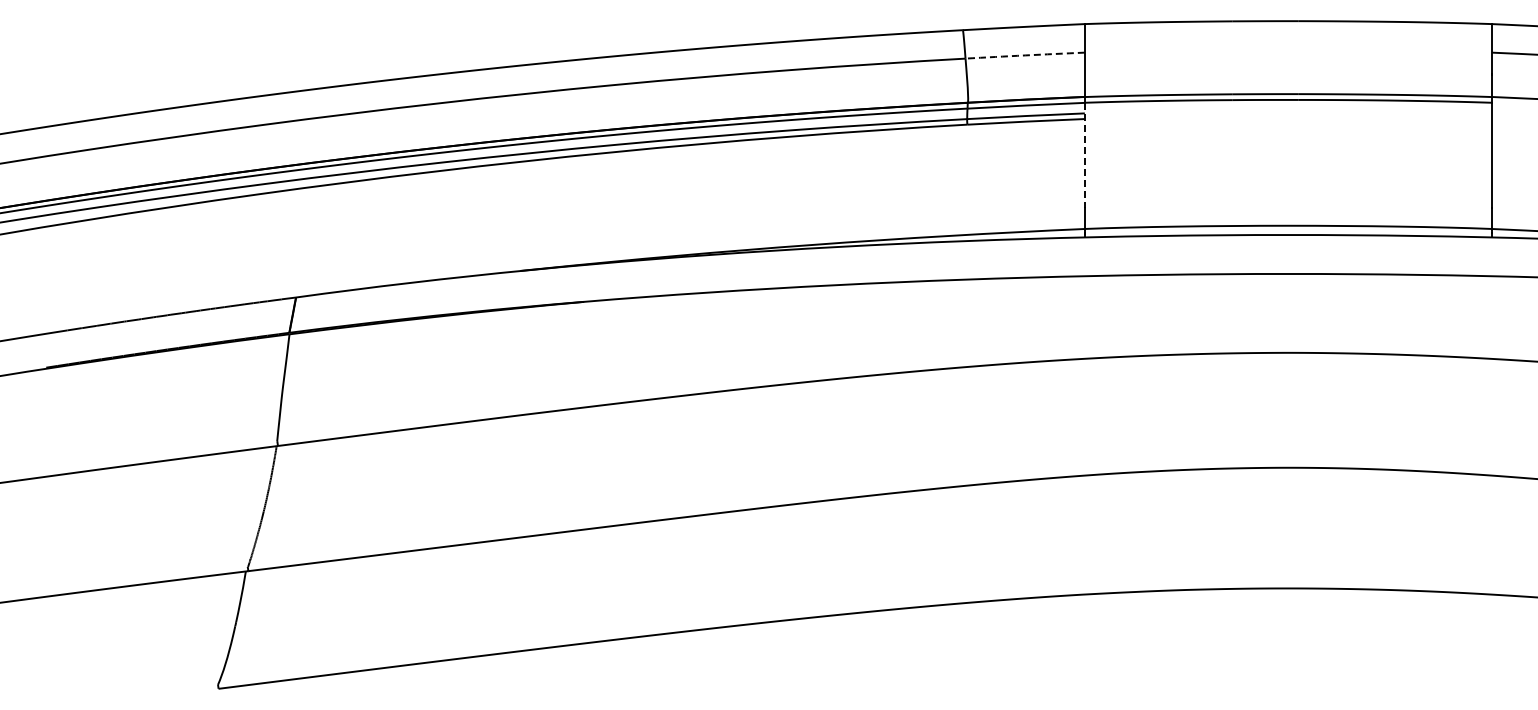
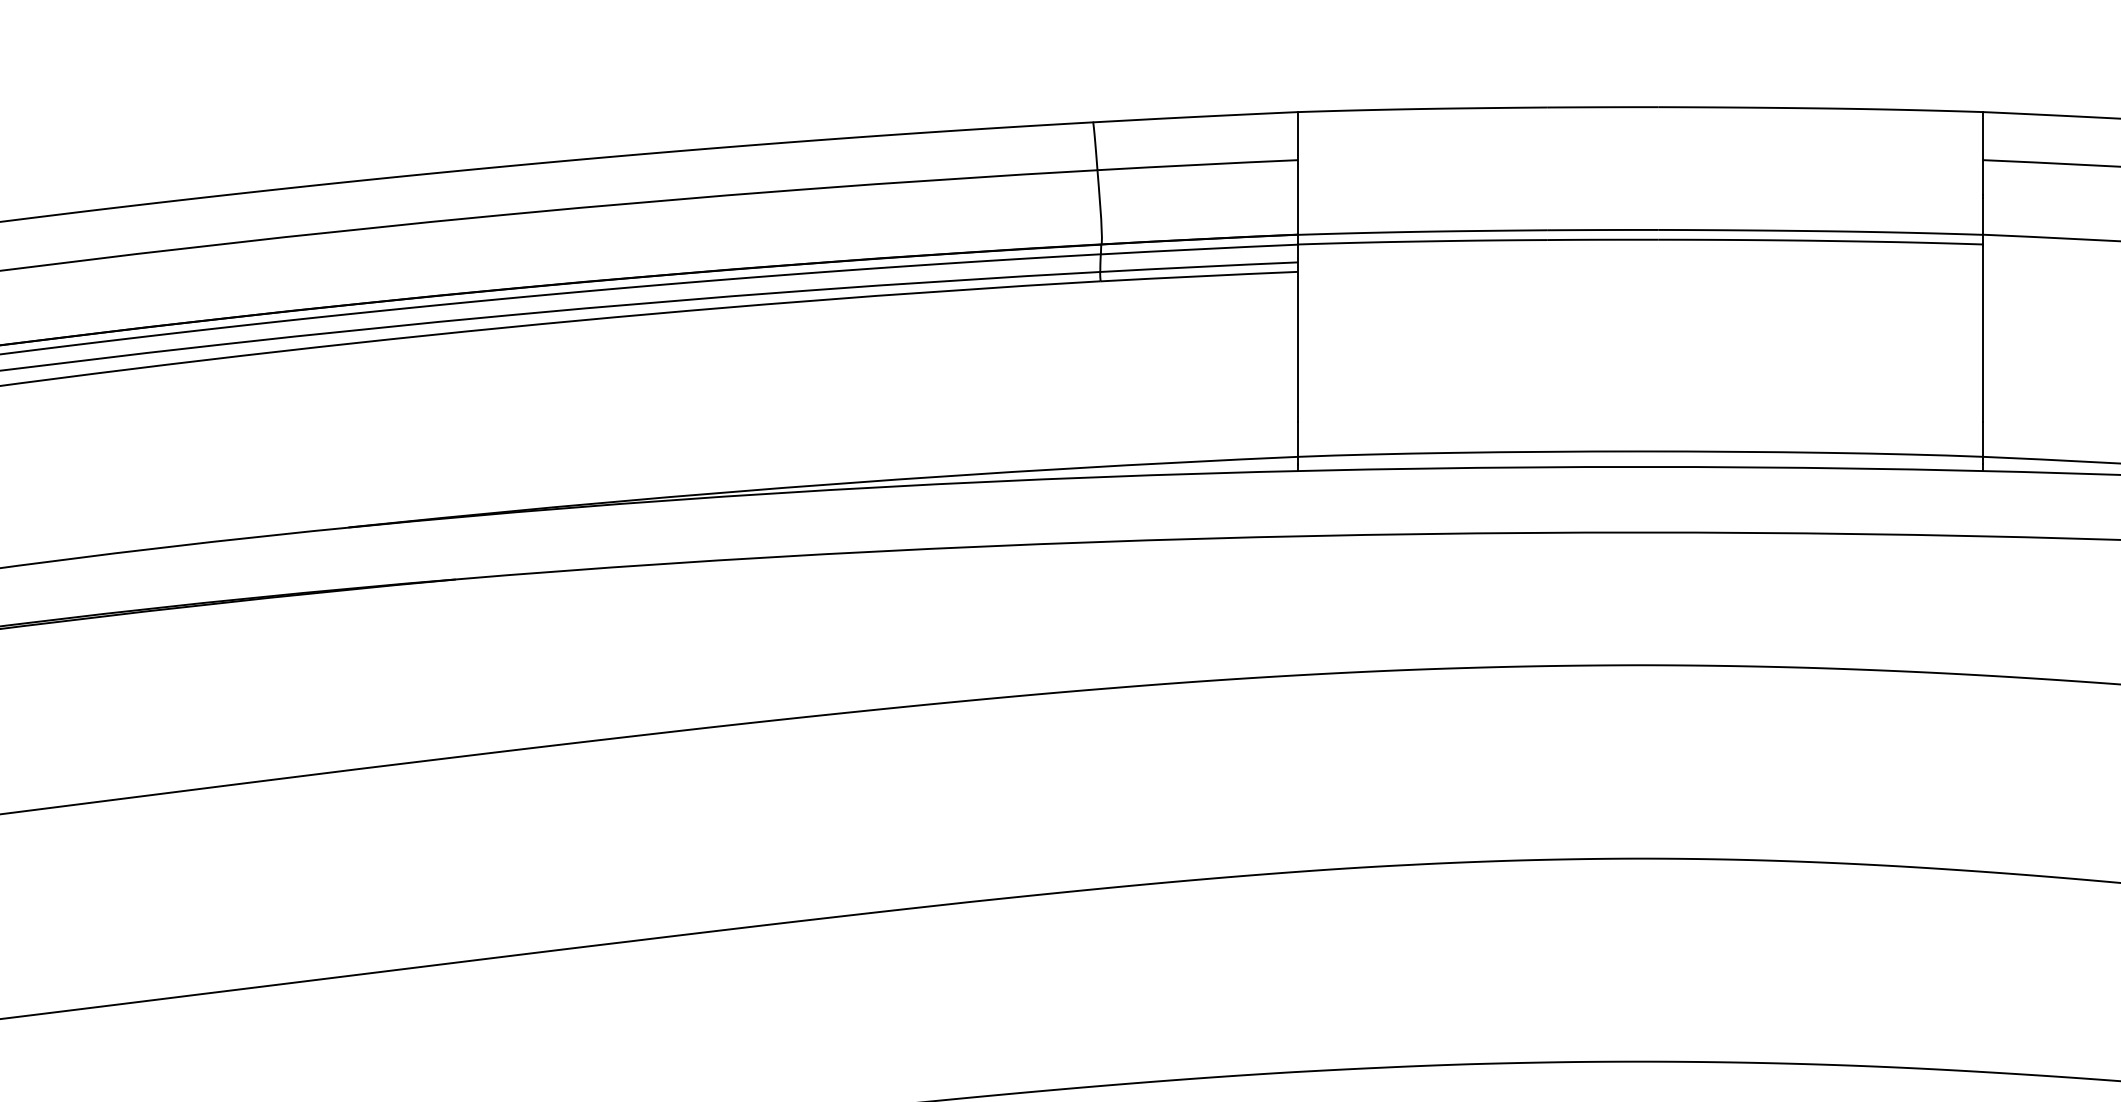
arc: (1025, 55) -> (1198, 164), dashed -> solid
line: (1084, 155) -> (1297, 333), dashed -> solid

